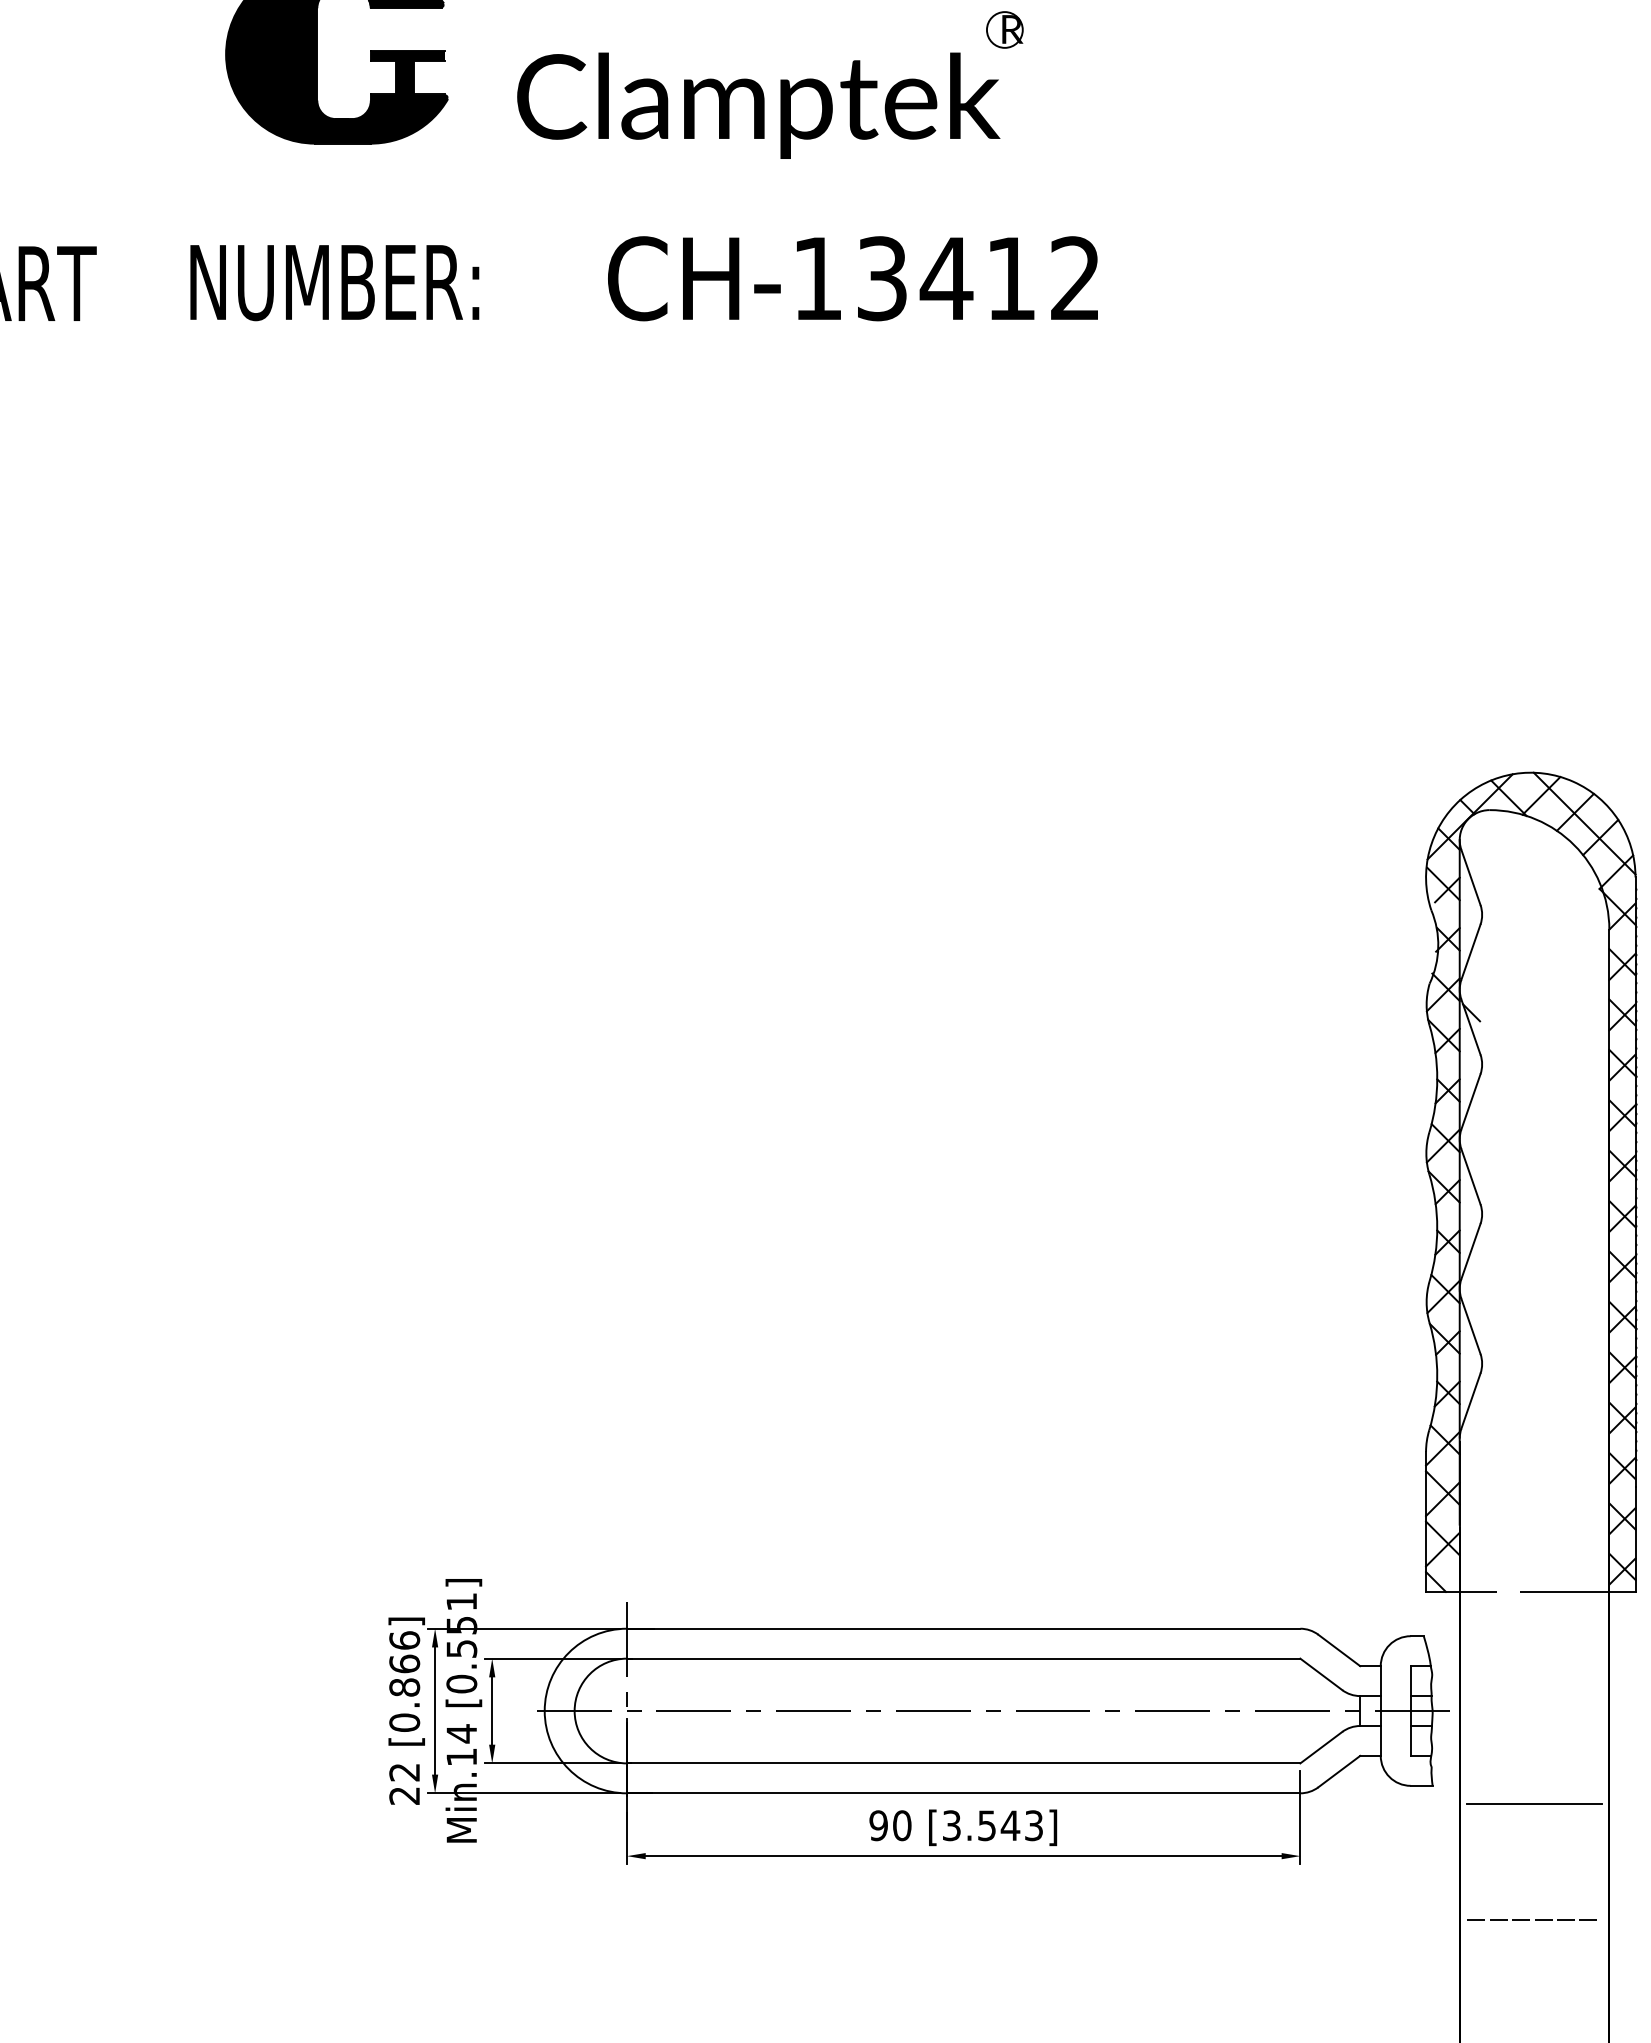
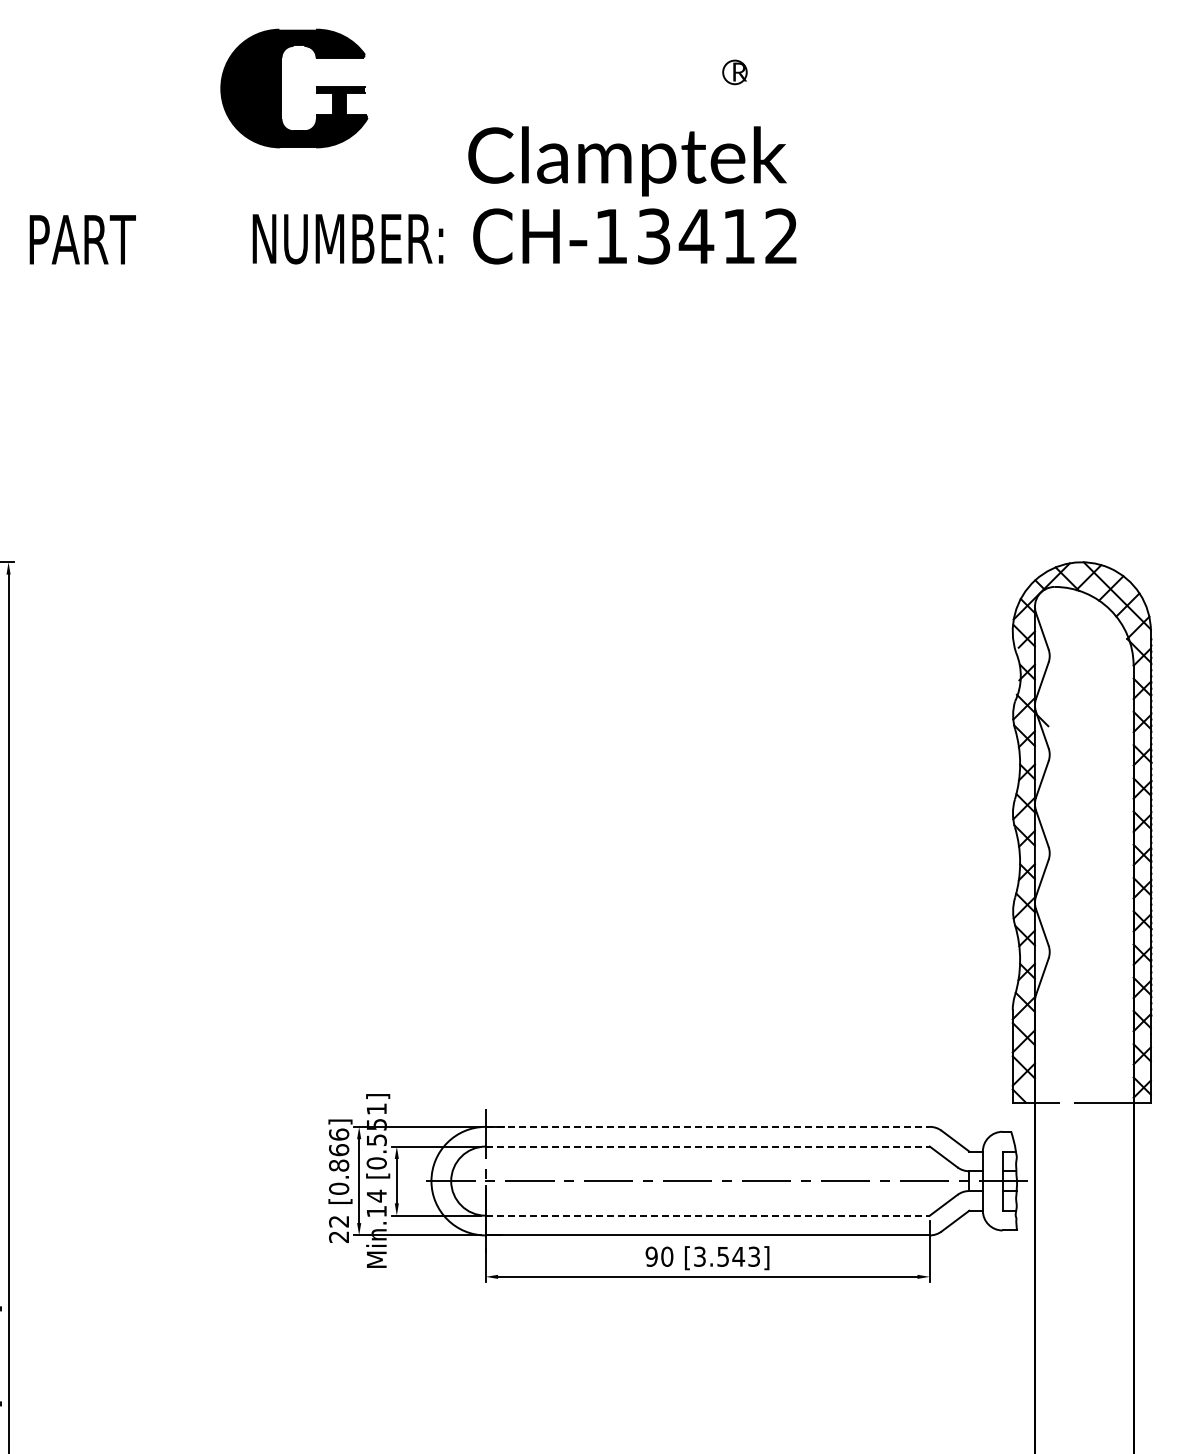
text: (758, 105) -> (627, 161), moved
text: (334, 283) -> (347, 239), moved
line: (964, 1628) -> (708, 1126), solid -> dashed
line: (964, 1658) -> (708, 1146), solid -> dashed
line: (964, 1763) -> (708, 1215), solid -> dashed
line: (1533, 1804) -> (1083, 1242), removed
line: (1533, 1920) -> (1083, 1319), removed

